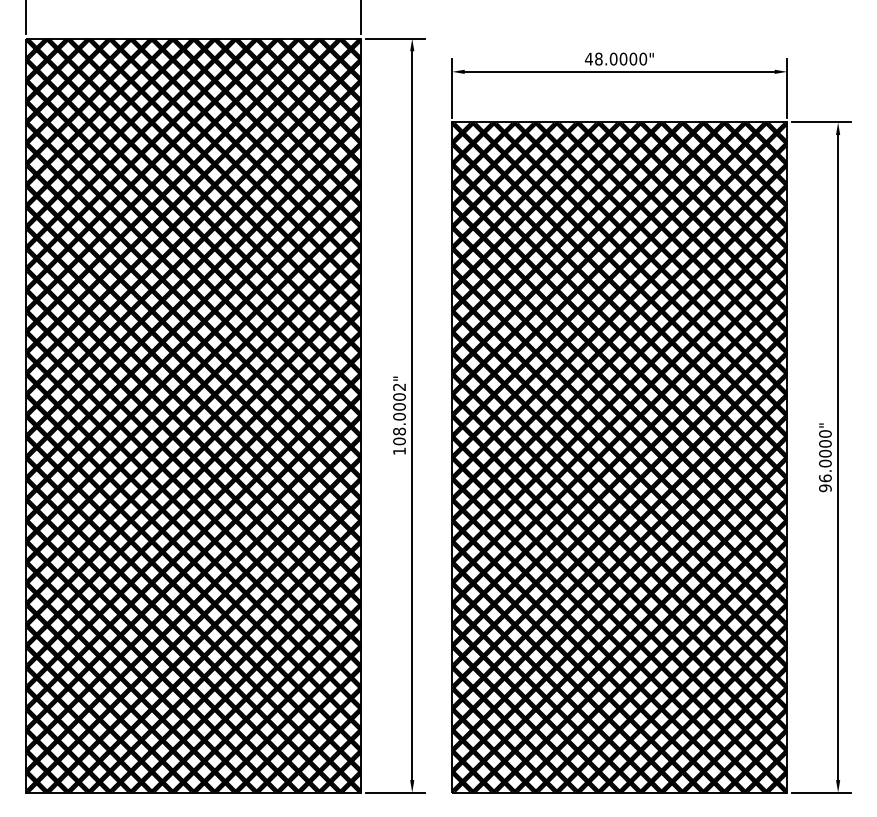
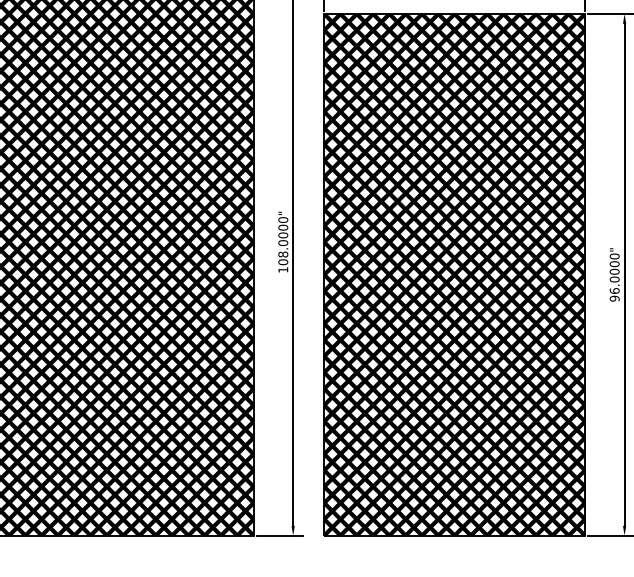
text: (399, 387) -> (283, 220), 108.0002" -> 108.0000"

